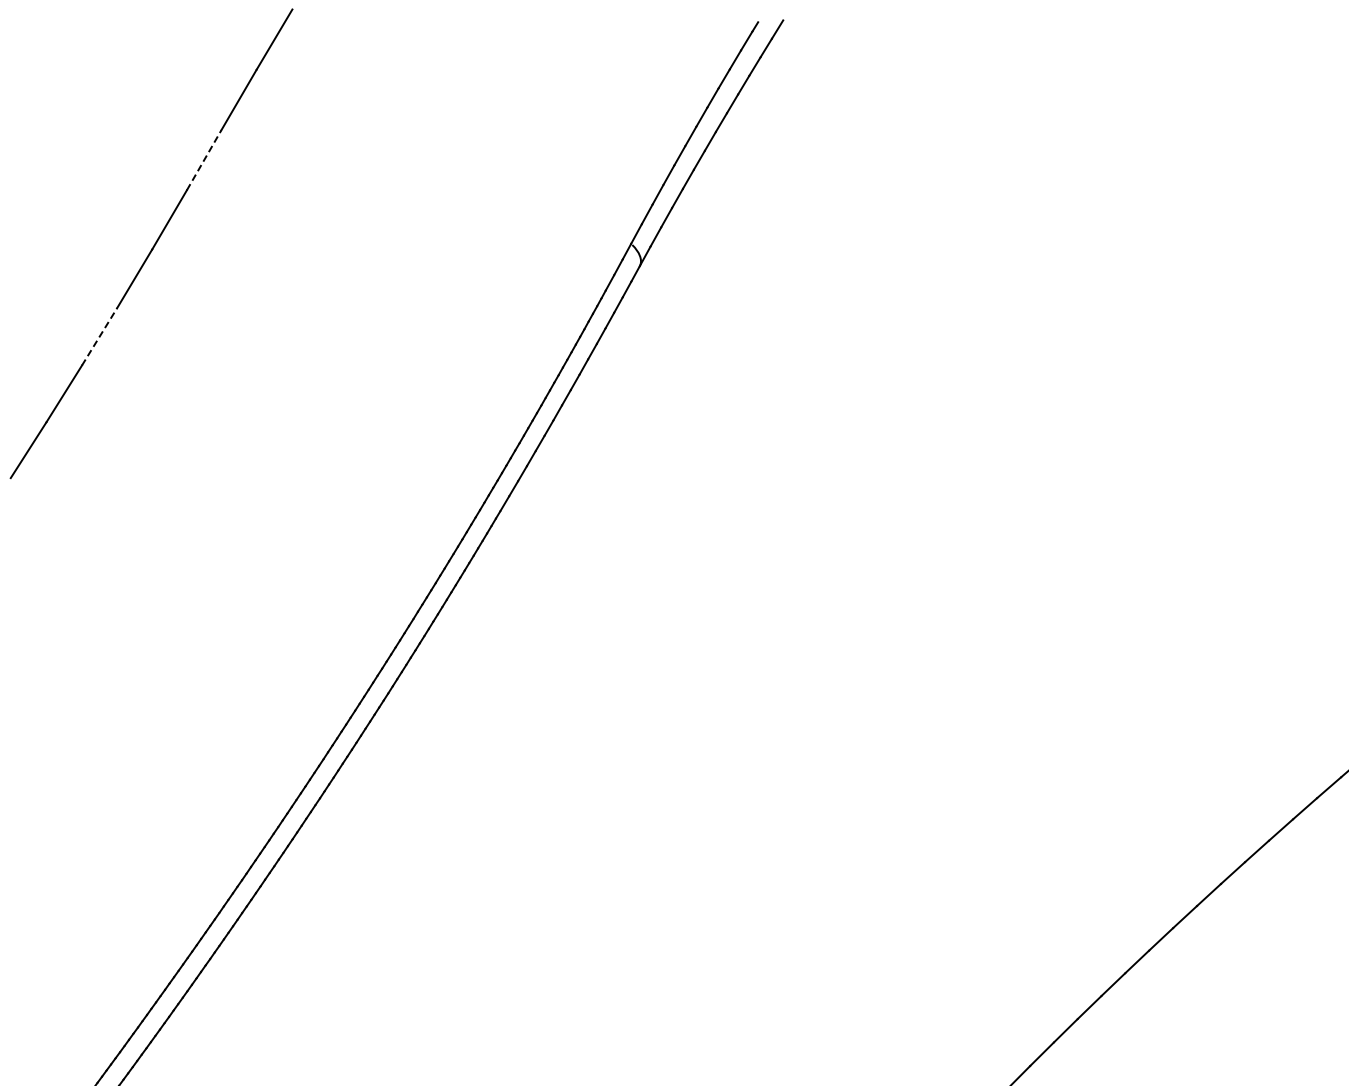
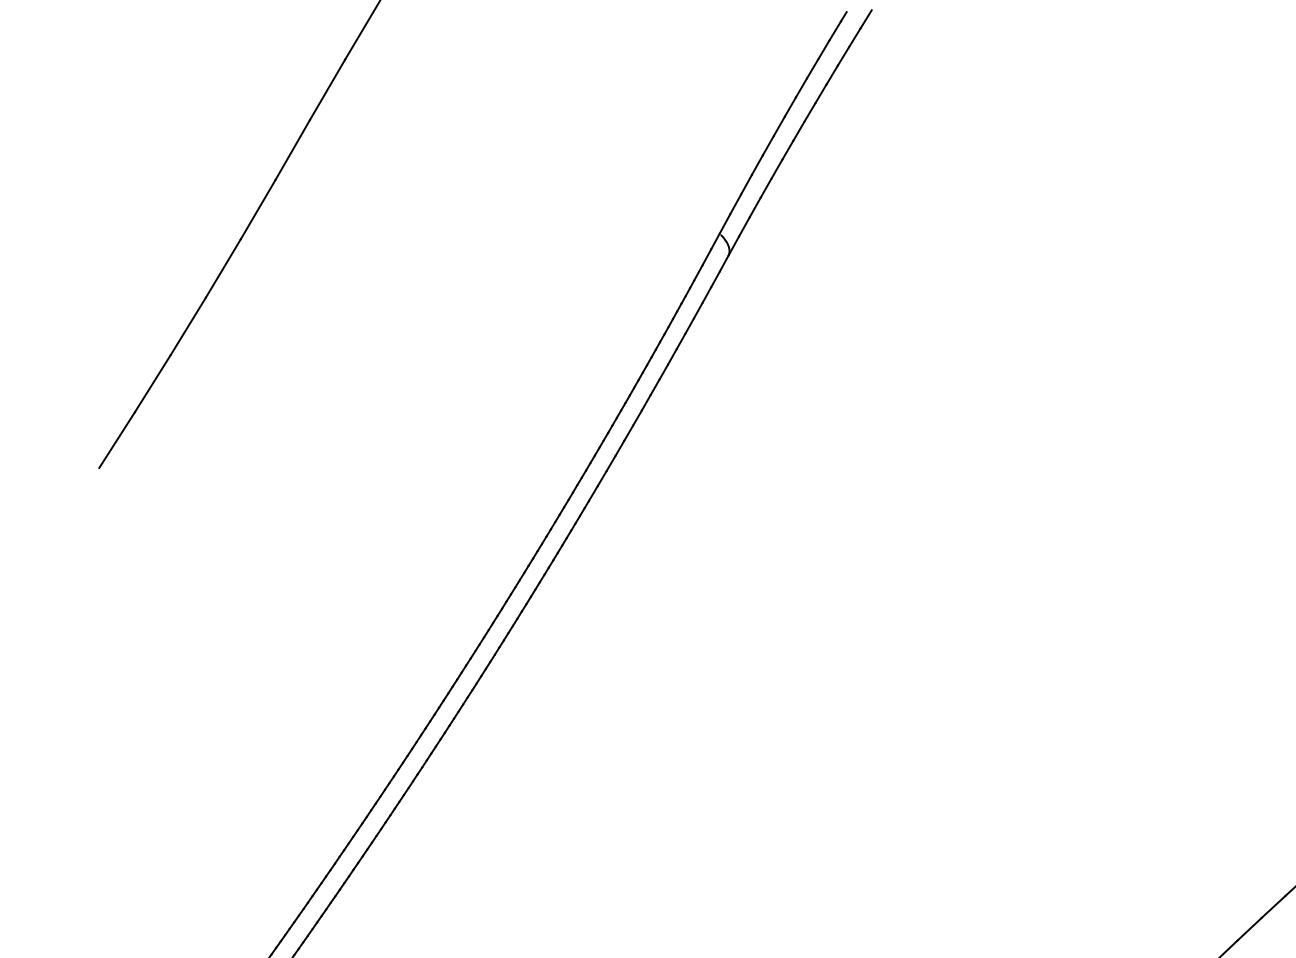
line: (204, 160) -> (293, 150), dashed -> solid
line: (99, 336) -> (188, 326), dashed -> solid

